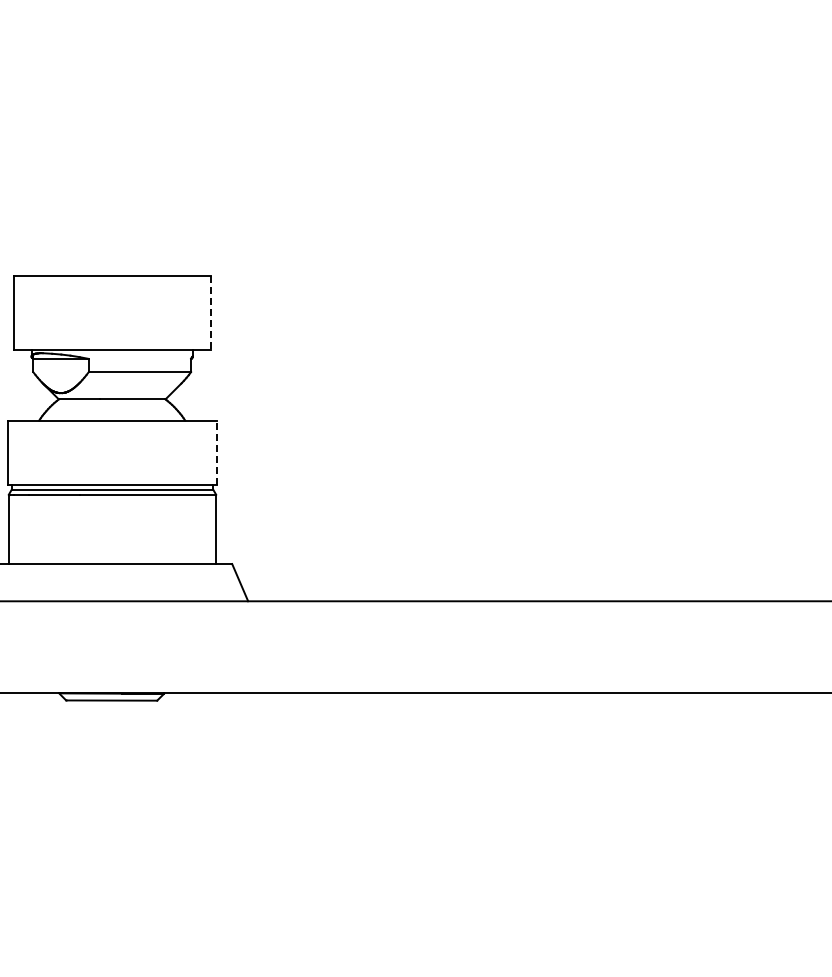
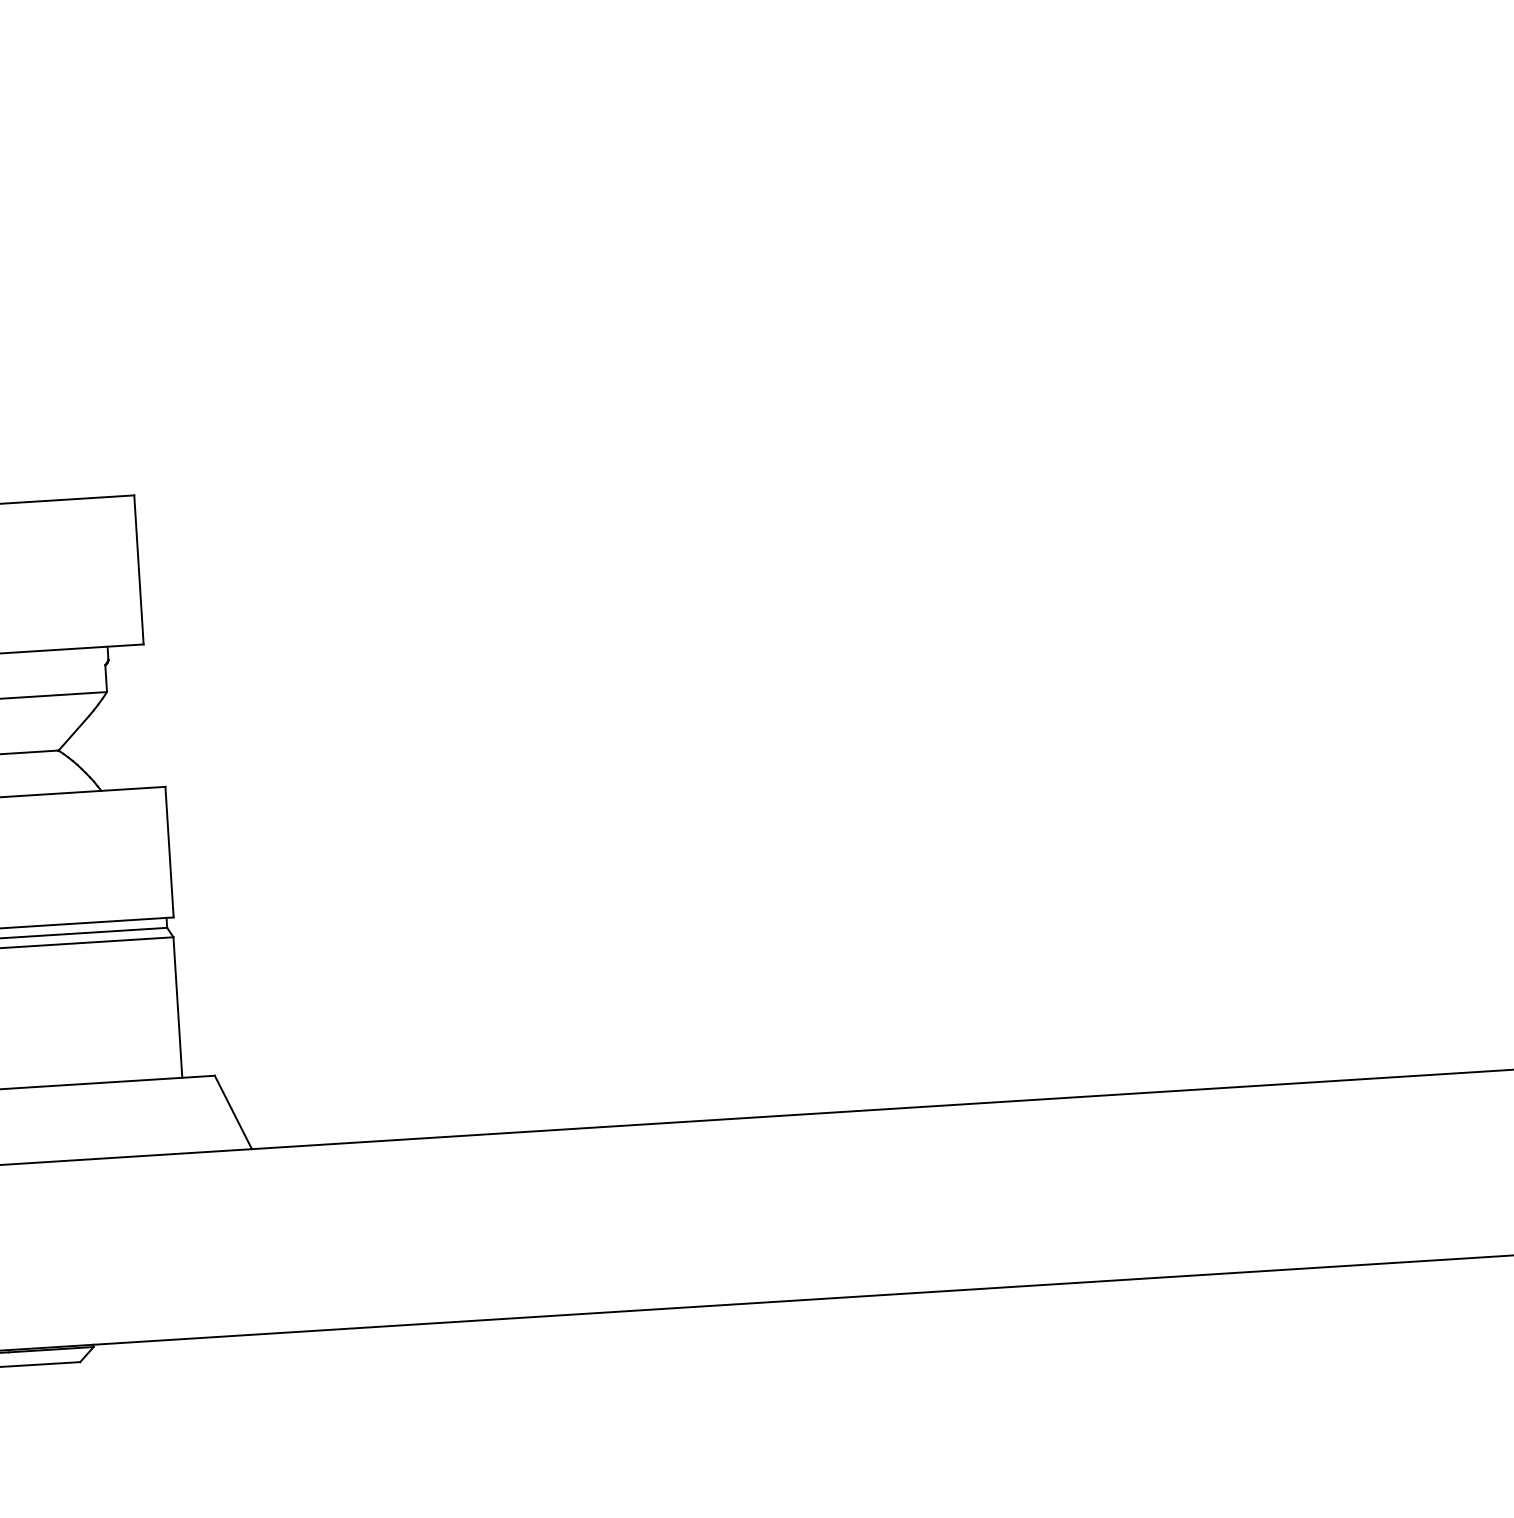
line: (210, 313) -> (138, 570), dashed -> solid
line: (216, 452) -> (168, 851), dashed -> solid

